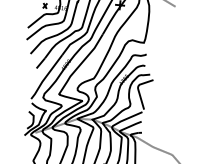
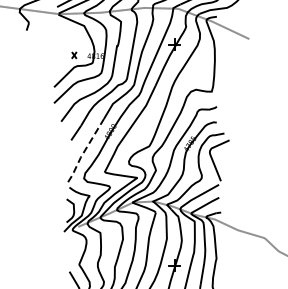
line: (45, 77) -> (84, 151), solid -> dashed

